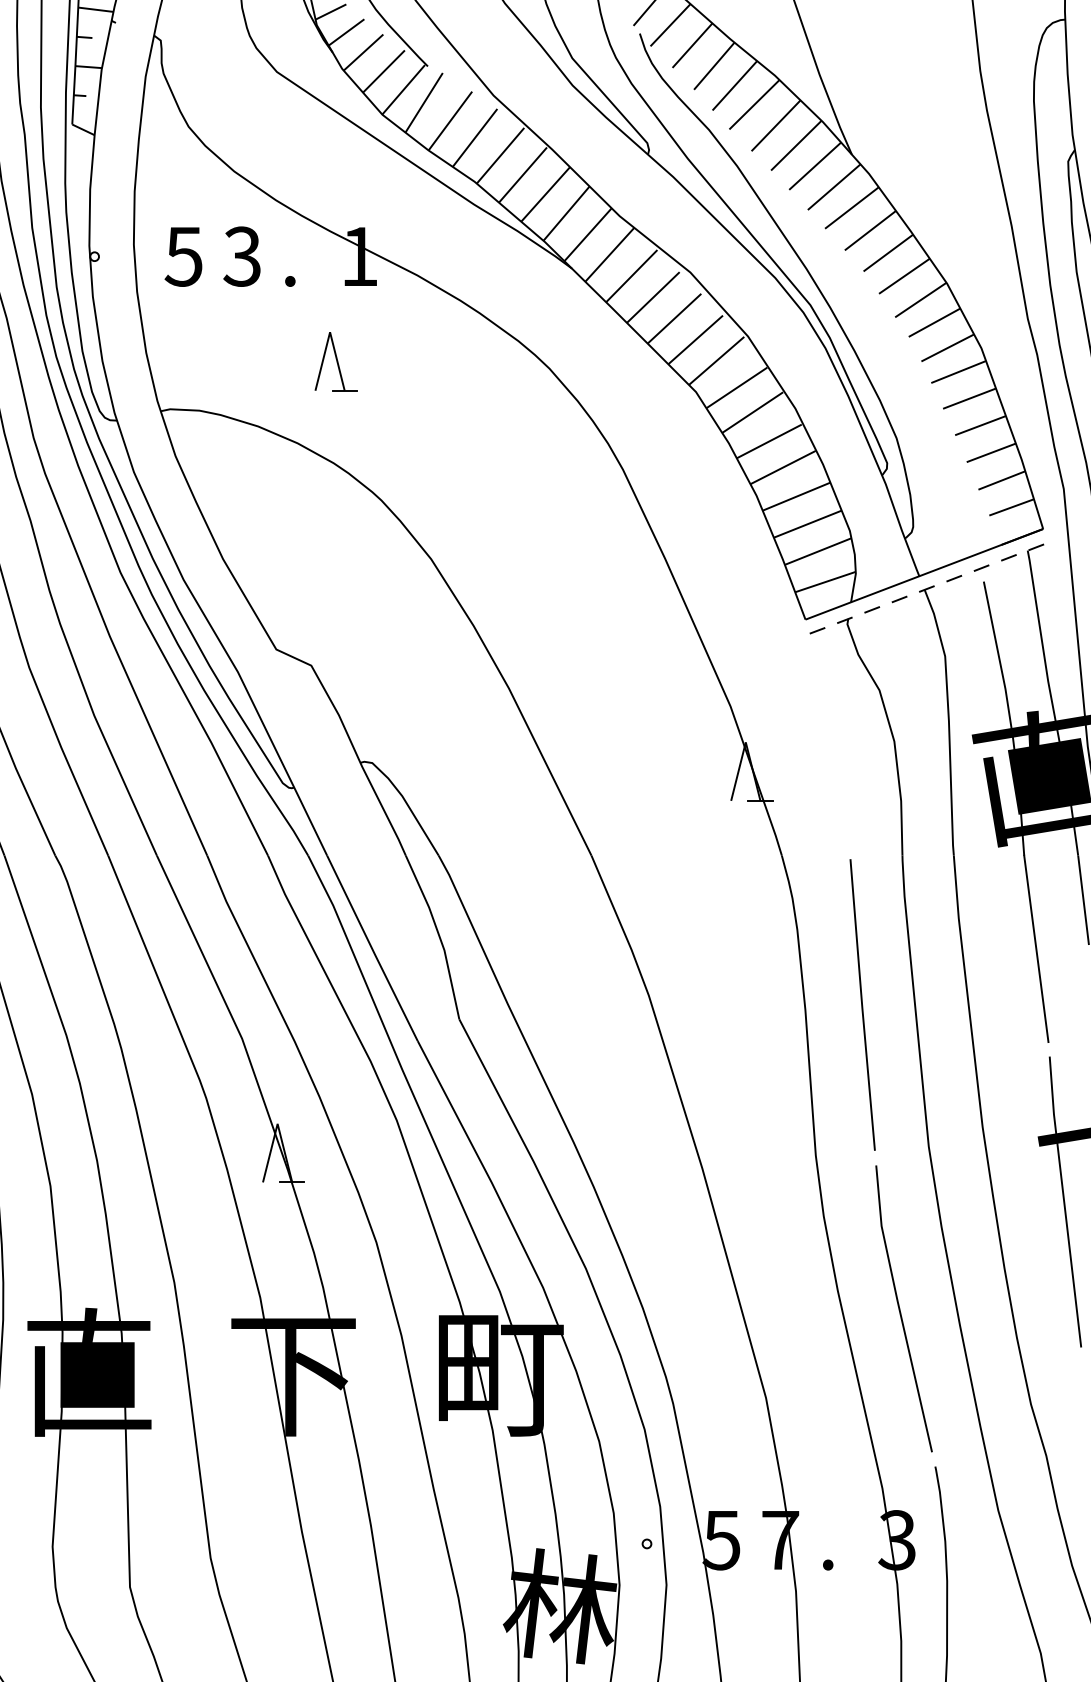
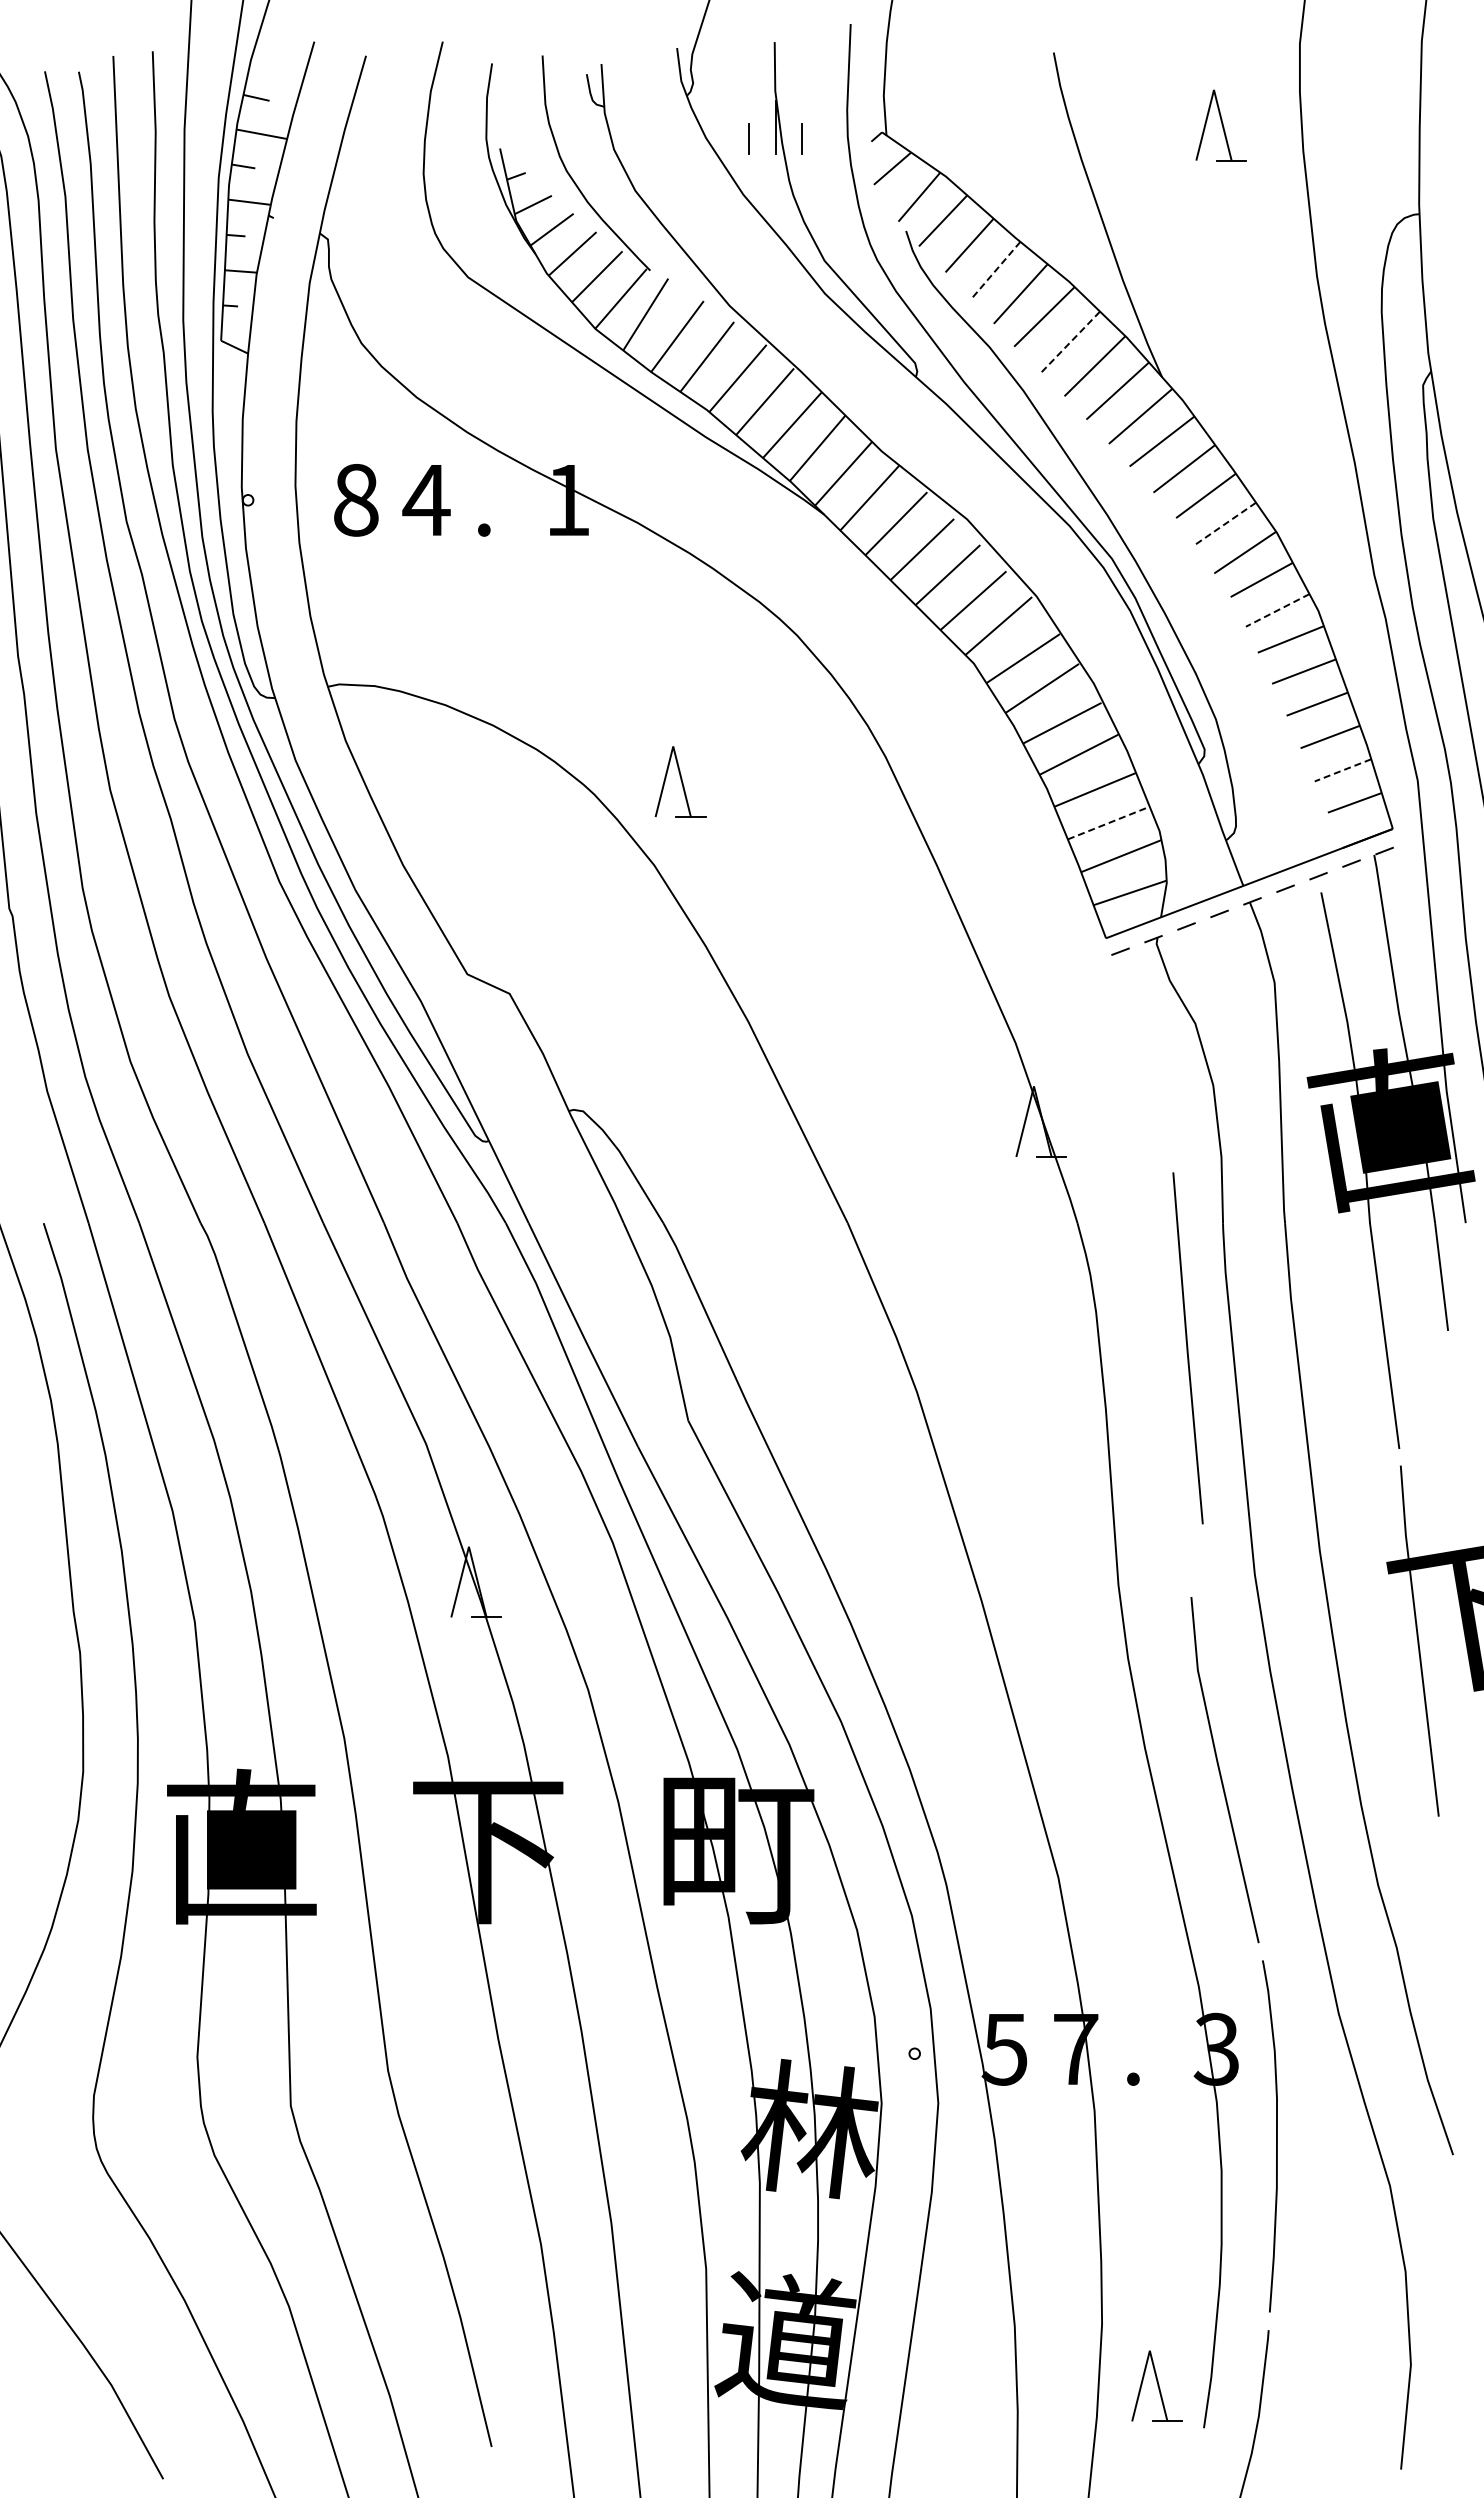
line: (713, 66) -> (995, 270), solid -> dashed
line: (776, 125) -> (1070, 342), solid -> dashed
text: (183, 256) -> (355, 500), 5 -> 8
text: (242, 256) -> (426, 499), 3 -> 4
line: (904, 276) -> (1225, 524), solid -> dashed
line: (947, 348) -> (1277, 610), solid -> dashed
part: (336, 361) -> (680, 781), moved
line: (1001, 480) -> (1342, 770), solid -> dashed
line: (808, 523) -> (1109, 822), solid -> dashed
line: (862, 1005) -> (1187, 1348), moved

